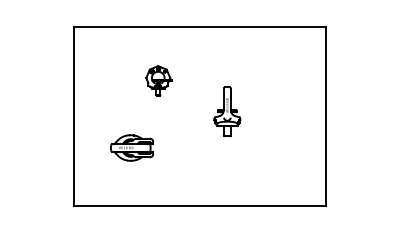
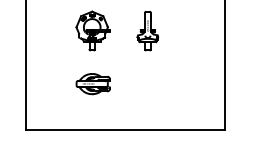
part: (158, 80) -> (92, 30), size x1.67
part: (227, 111) -> (148, 30), moved
part: (132, 147) -> (93, 83), moved

